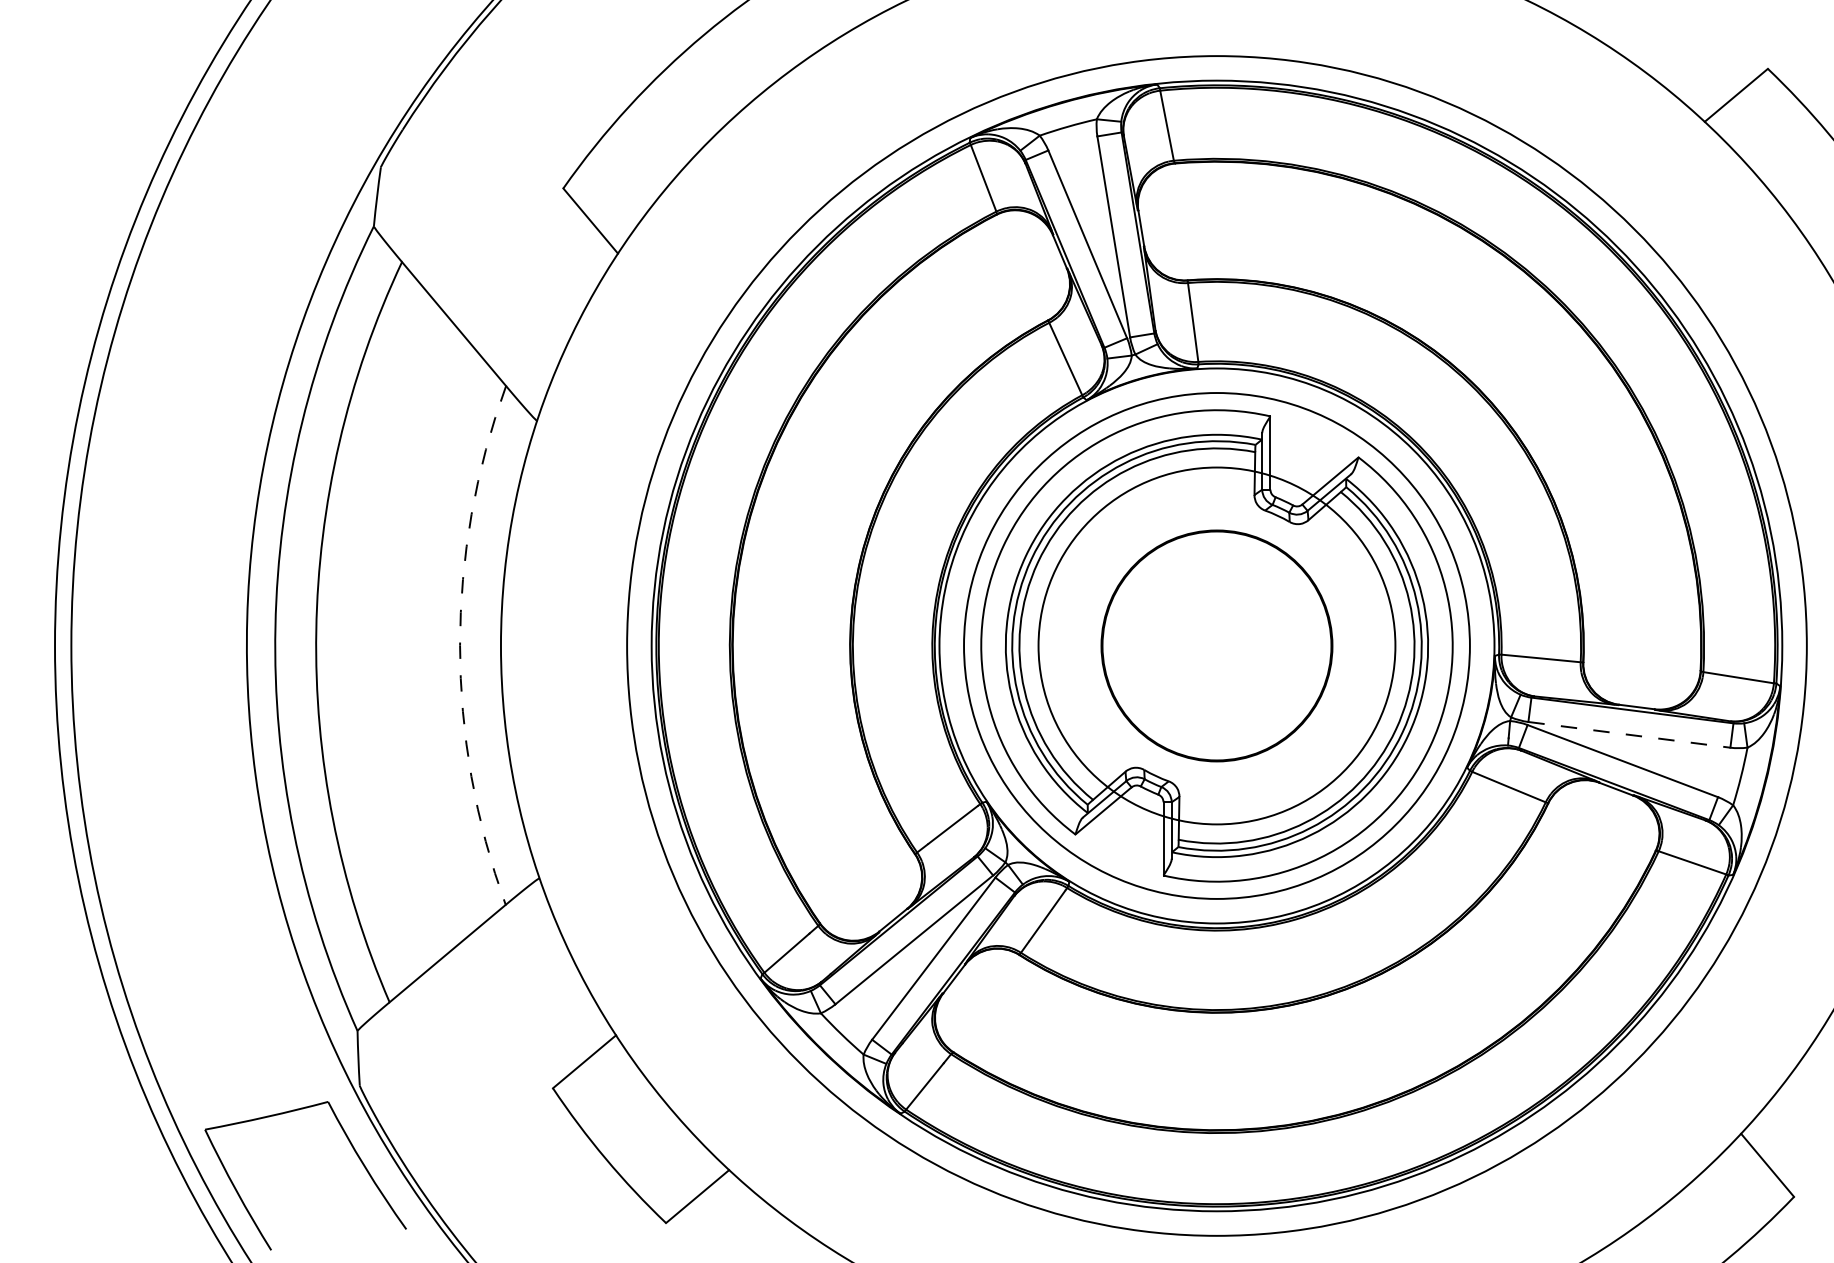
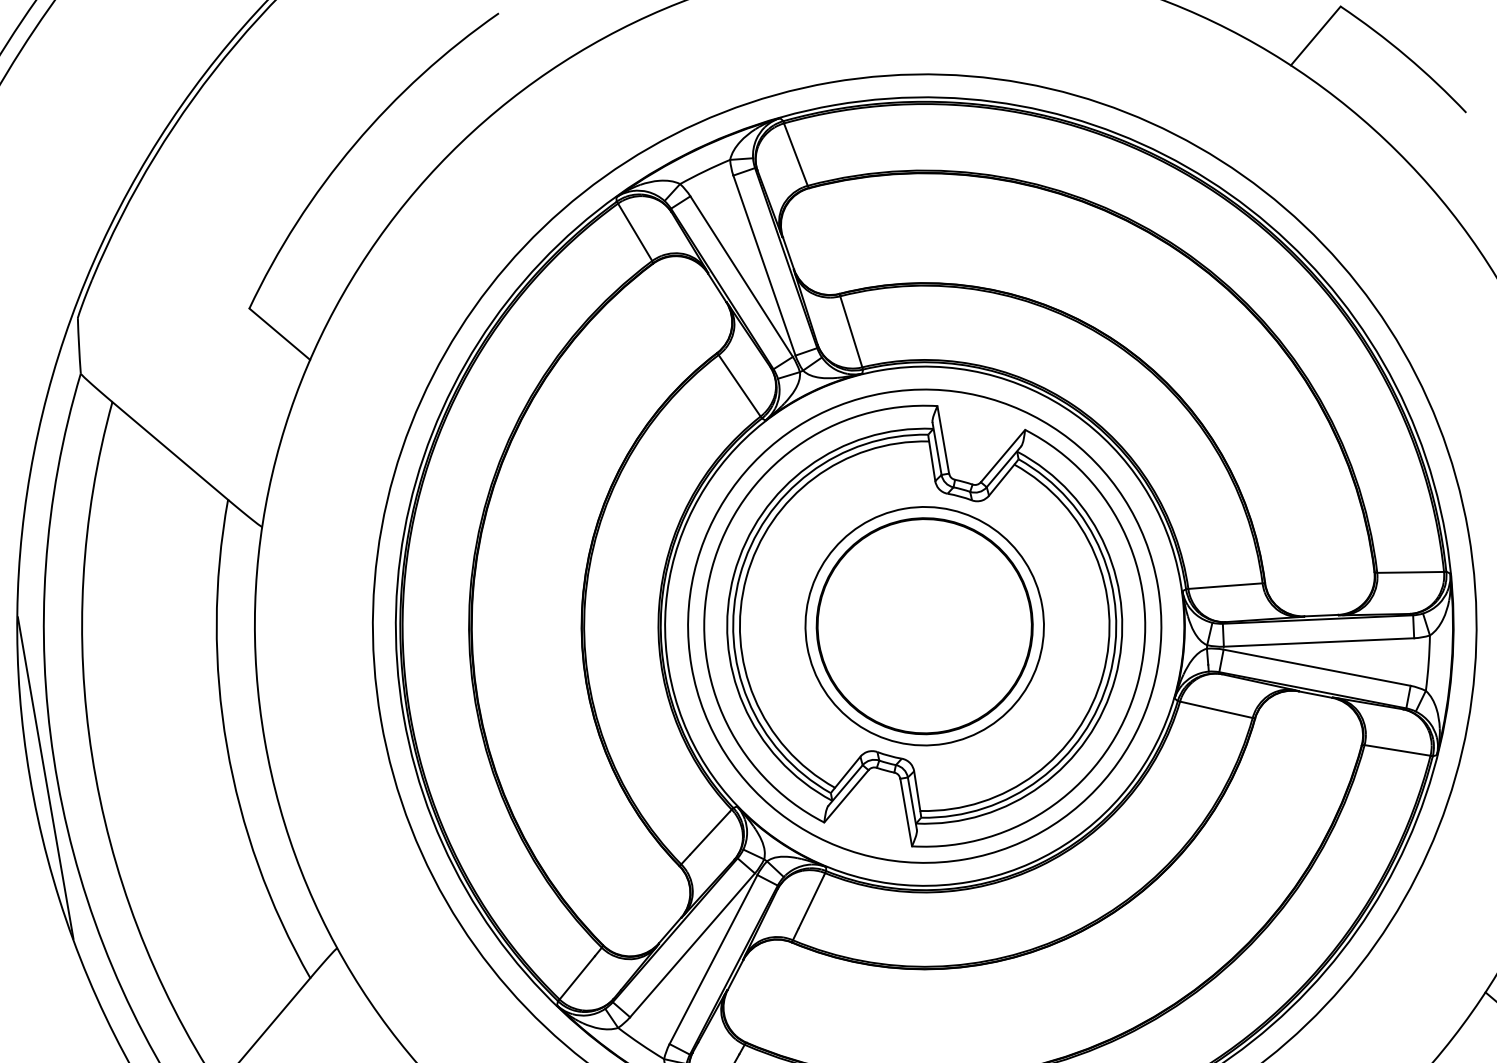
line: (263, 645) -> (45, 777), added
arc: (460, 645) -> (227, 746), dashed -> solid
circle: (1216, 645) -> (924, 625), size x0.71
line: (1629, 734) -> (1319, 642), dashed -> solid

